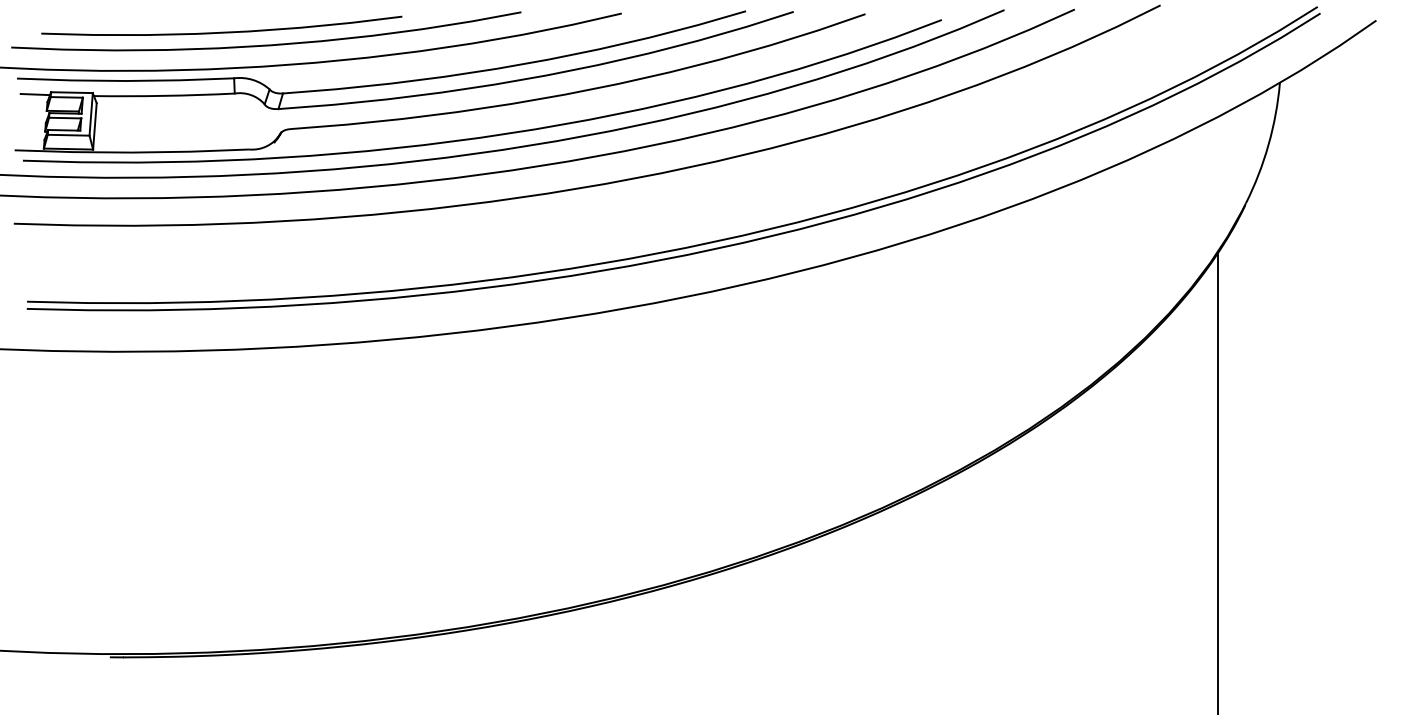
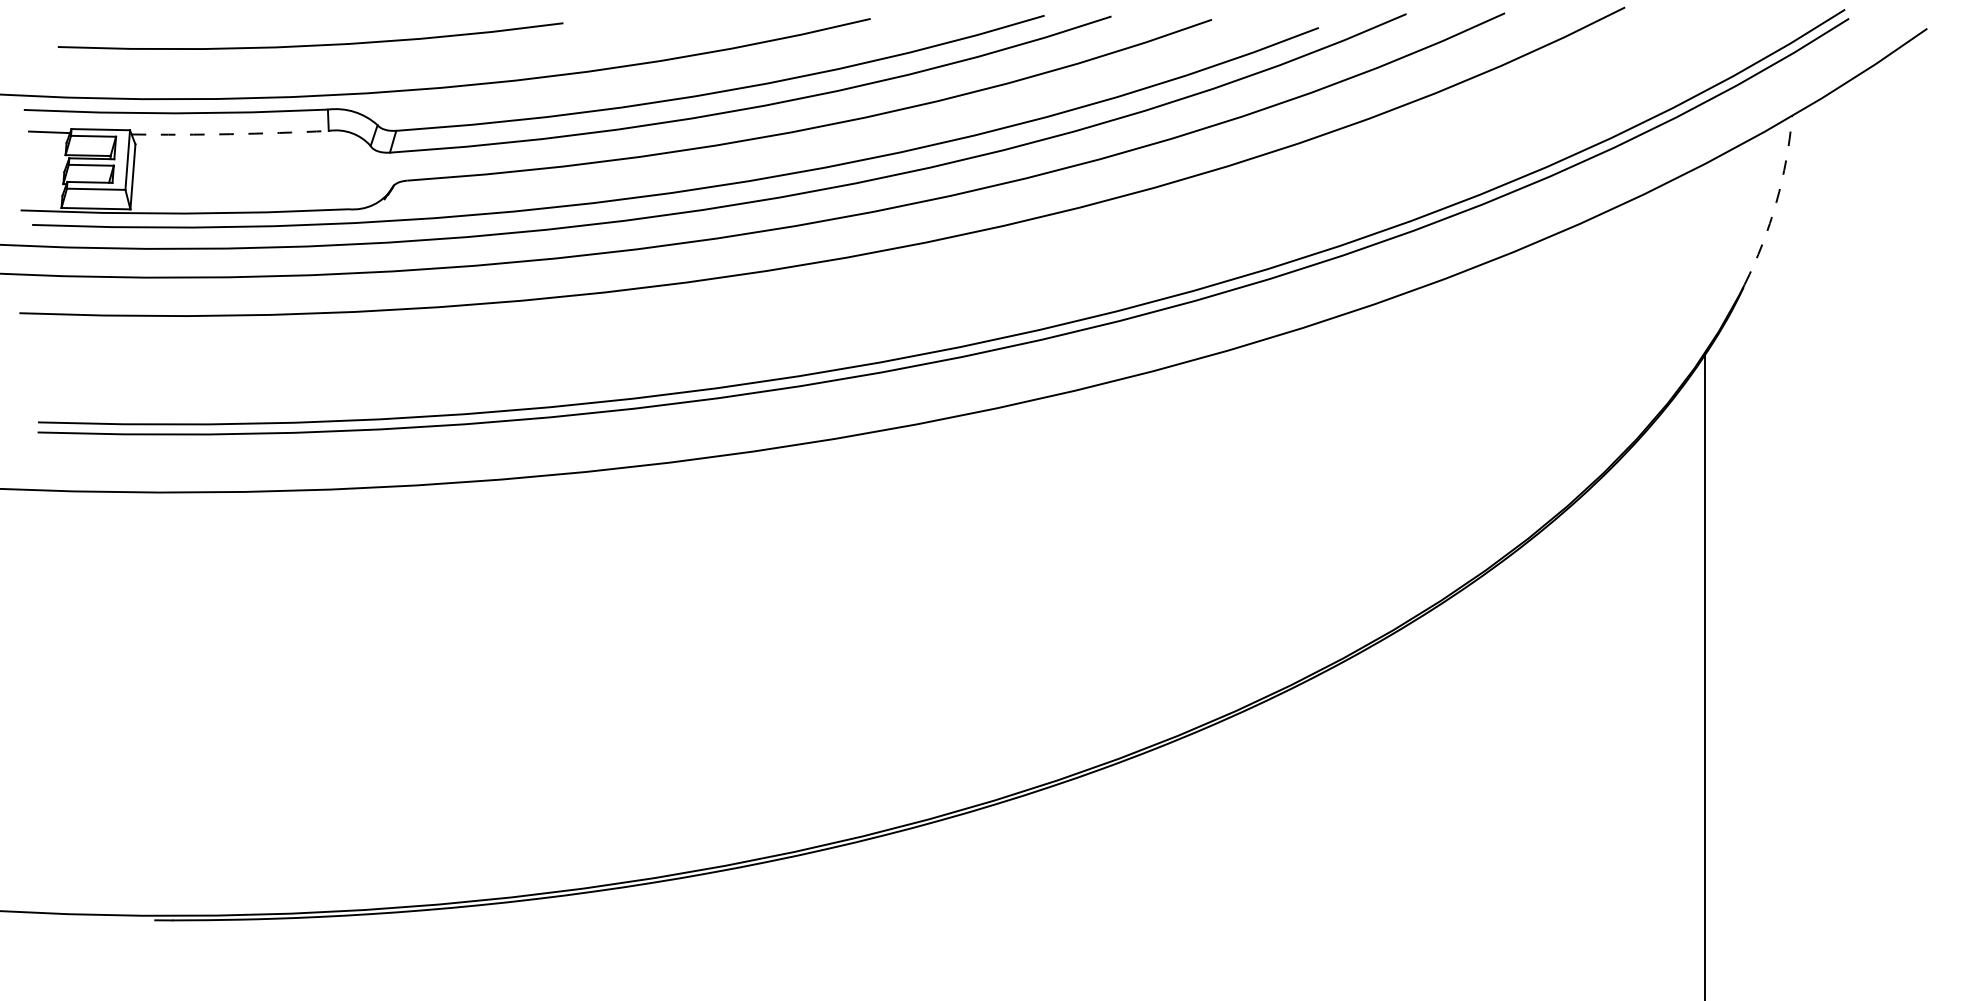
curve: (266, 44) -> (373, 62), removed
arc: (164, 95) -> (230, 133), solid -> dashed
arc: (1268, 144) -> (1776, 202), solid -> dashed

